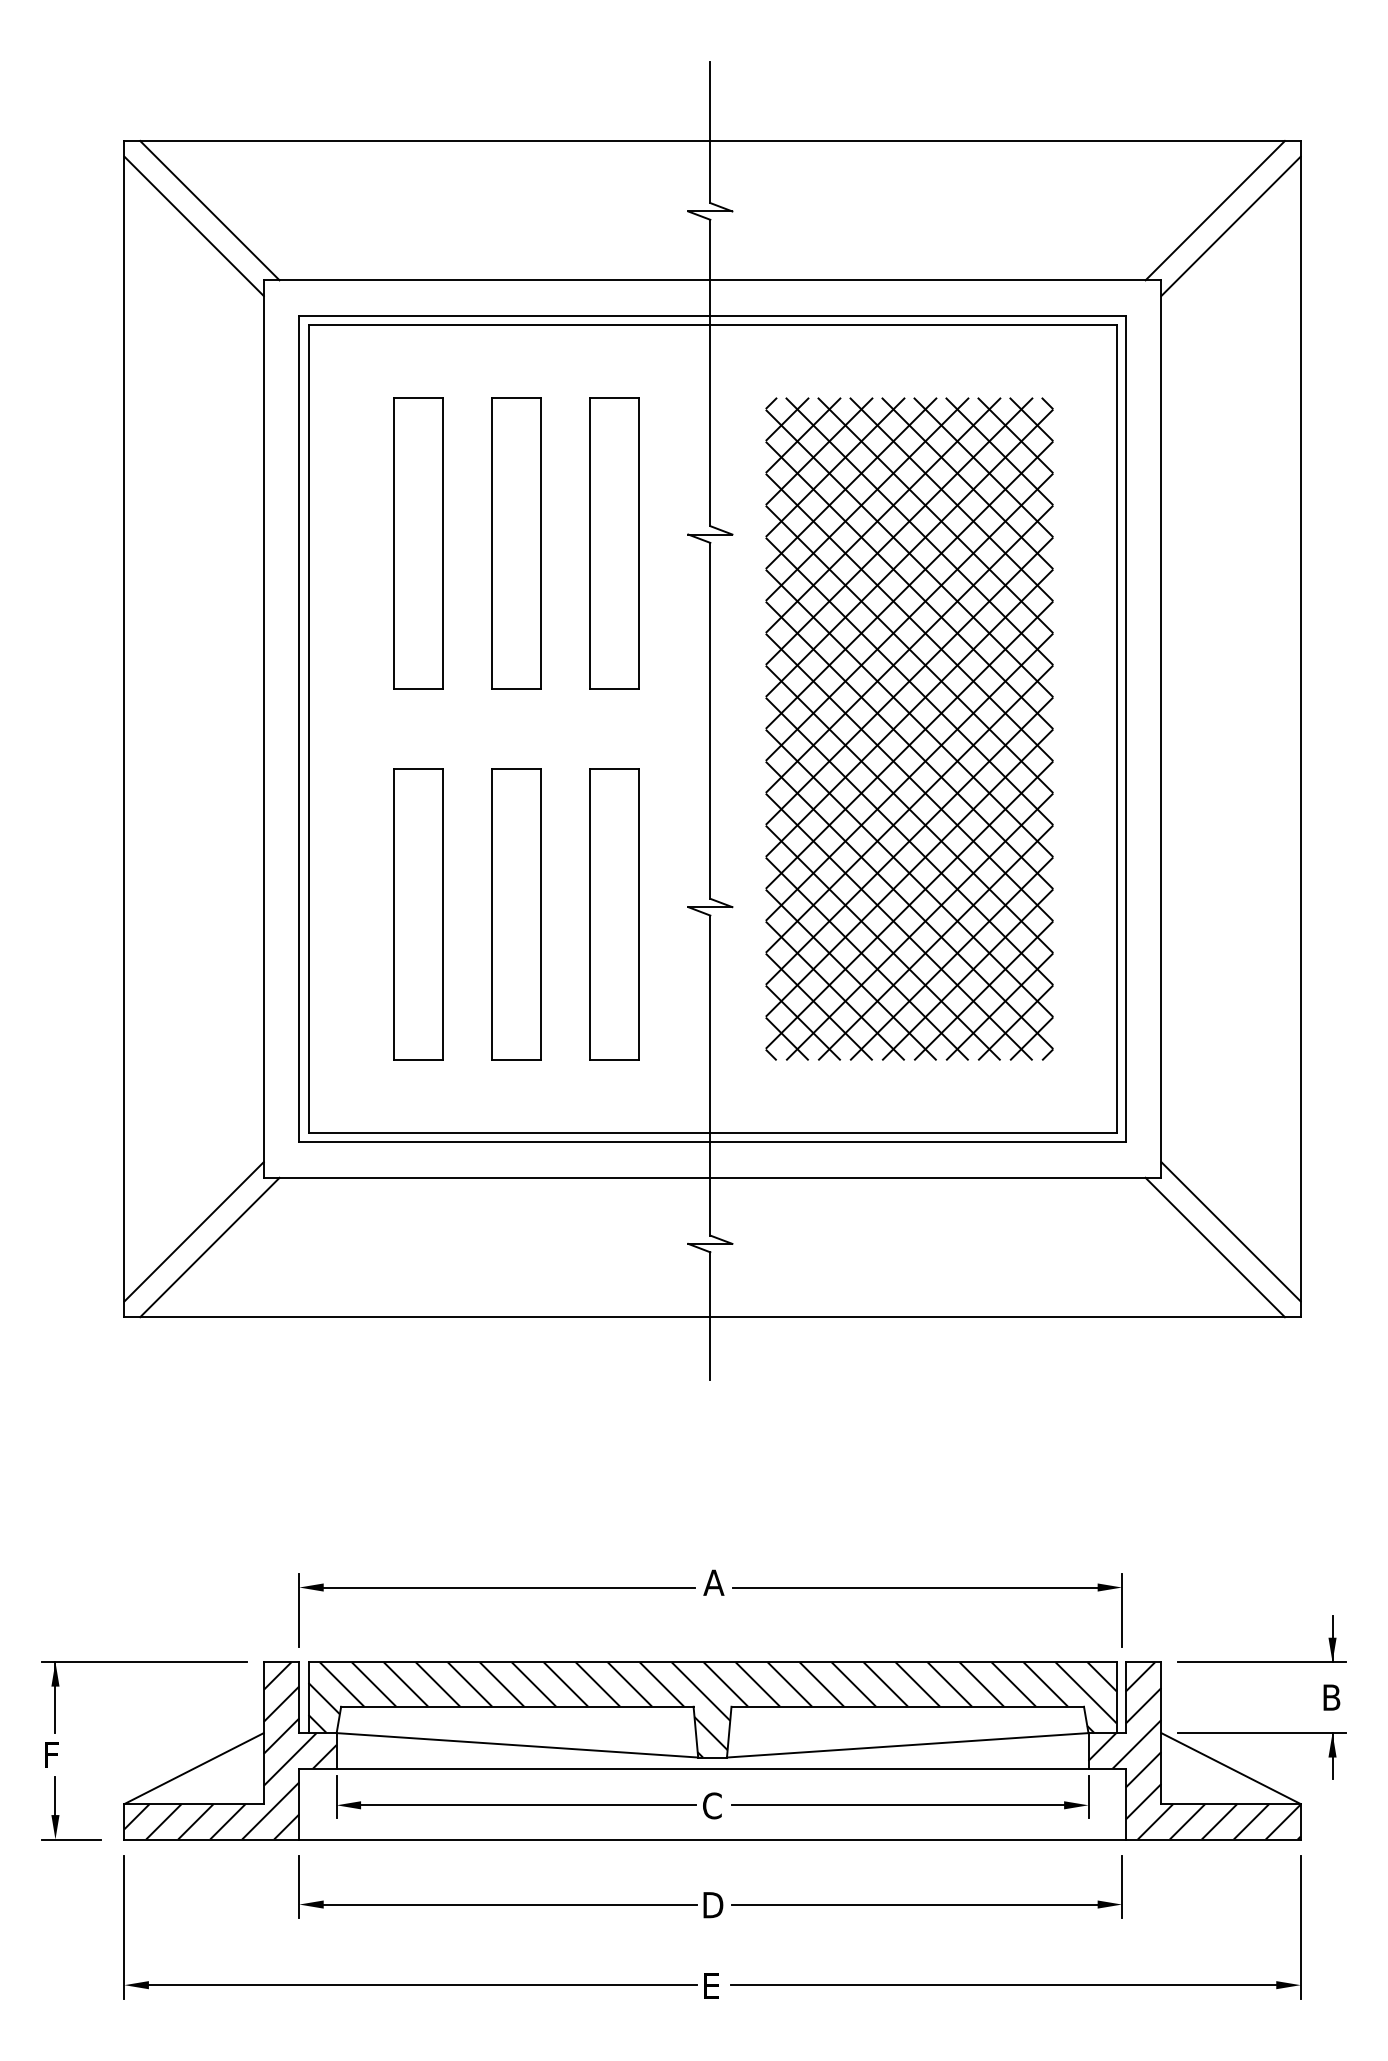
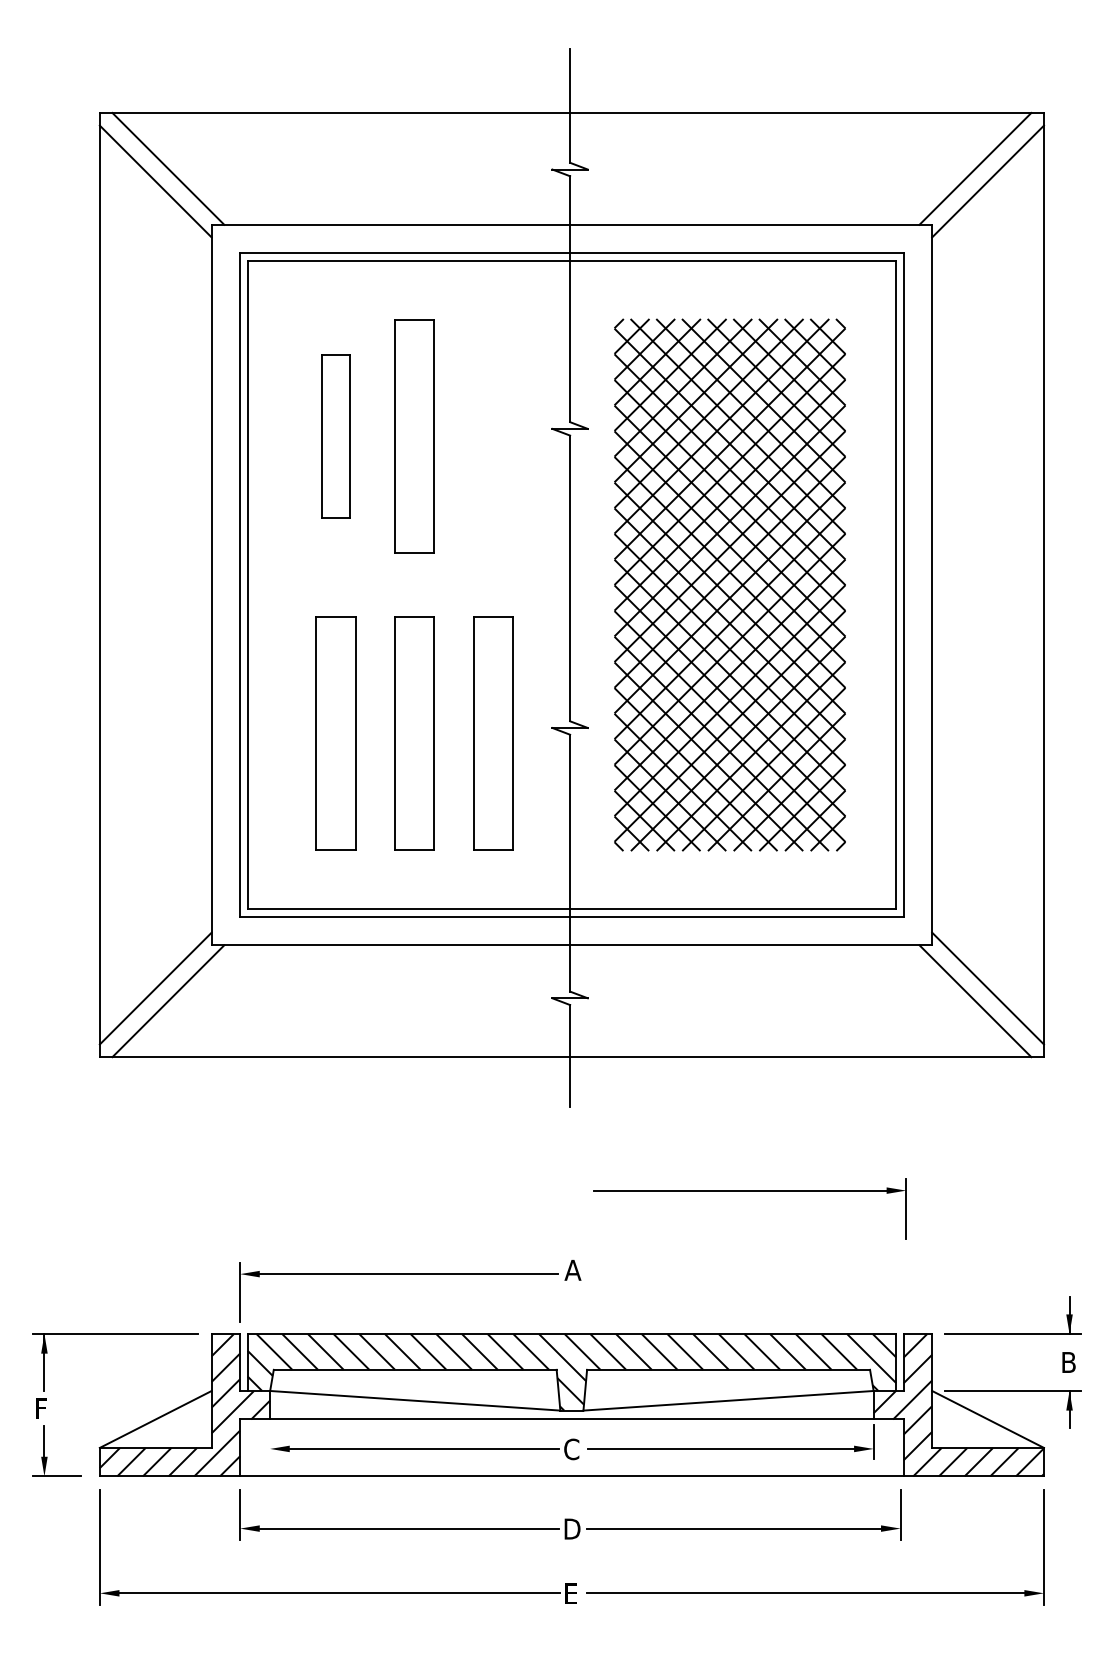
part: (418, 543) -> (335, 436), size x0.7
part: (614, 543) -> (493, 436), removed
part: (927, 1588) -> (750, 1191), moved
line: (336, 1796) -> (270, 1441), removed

